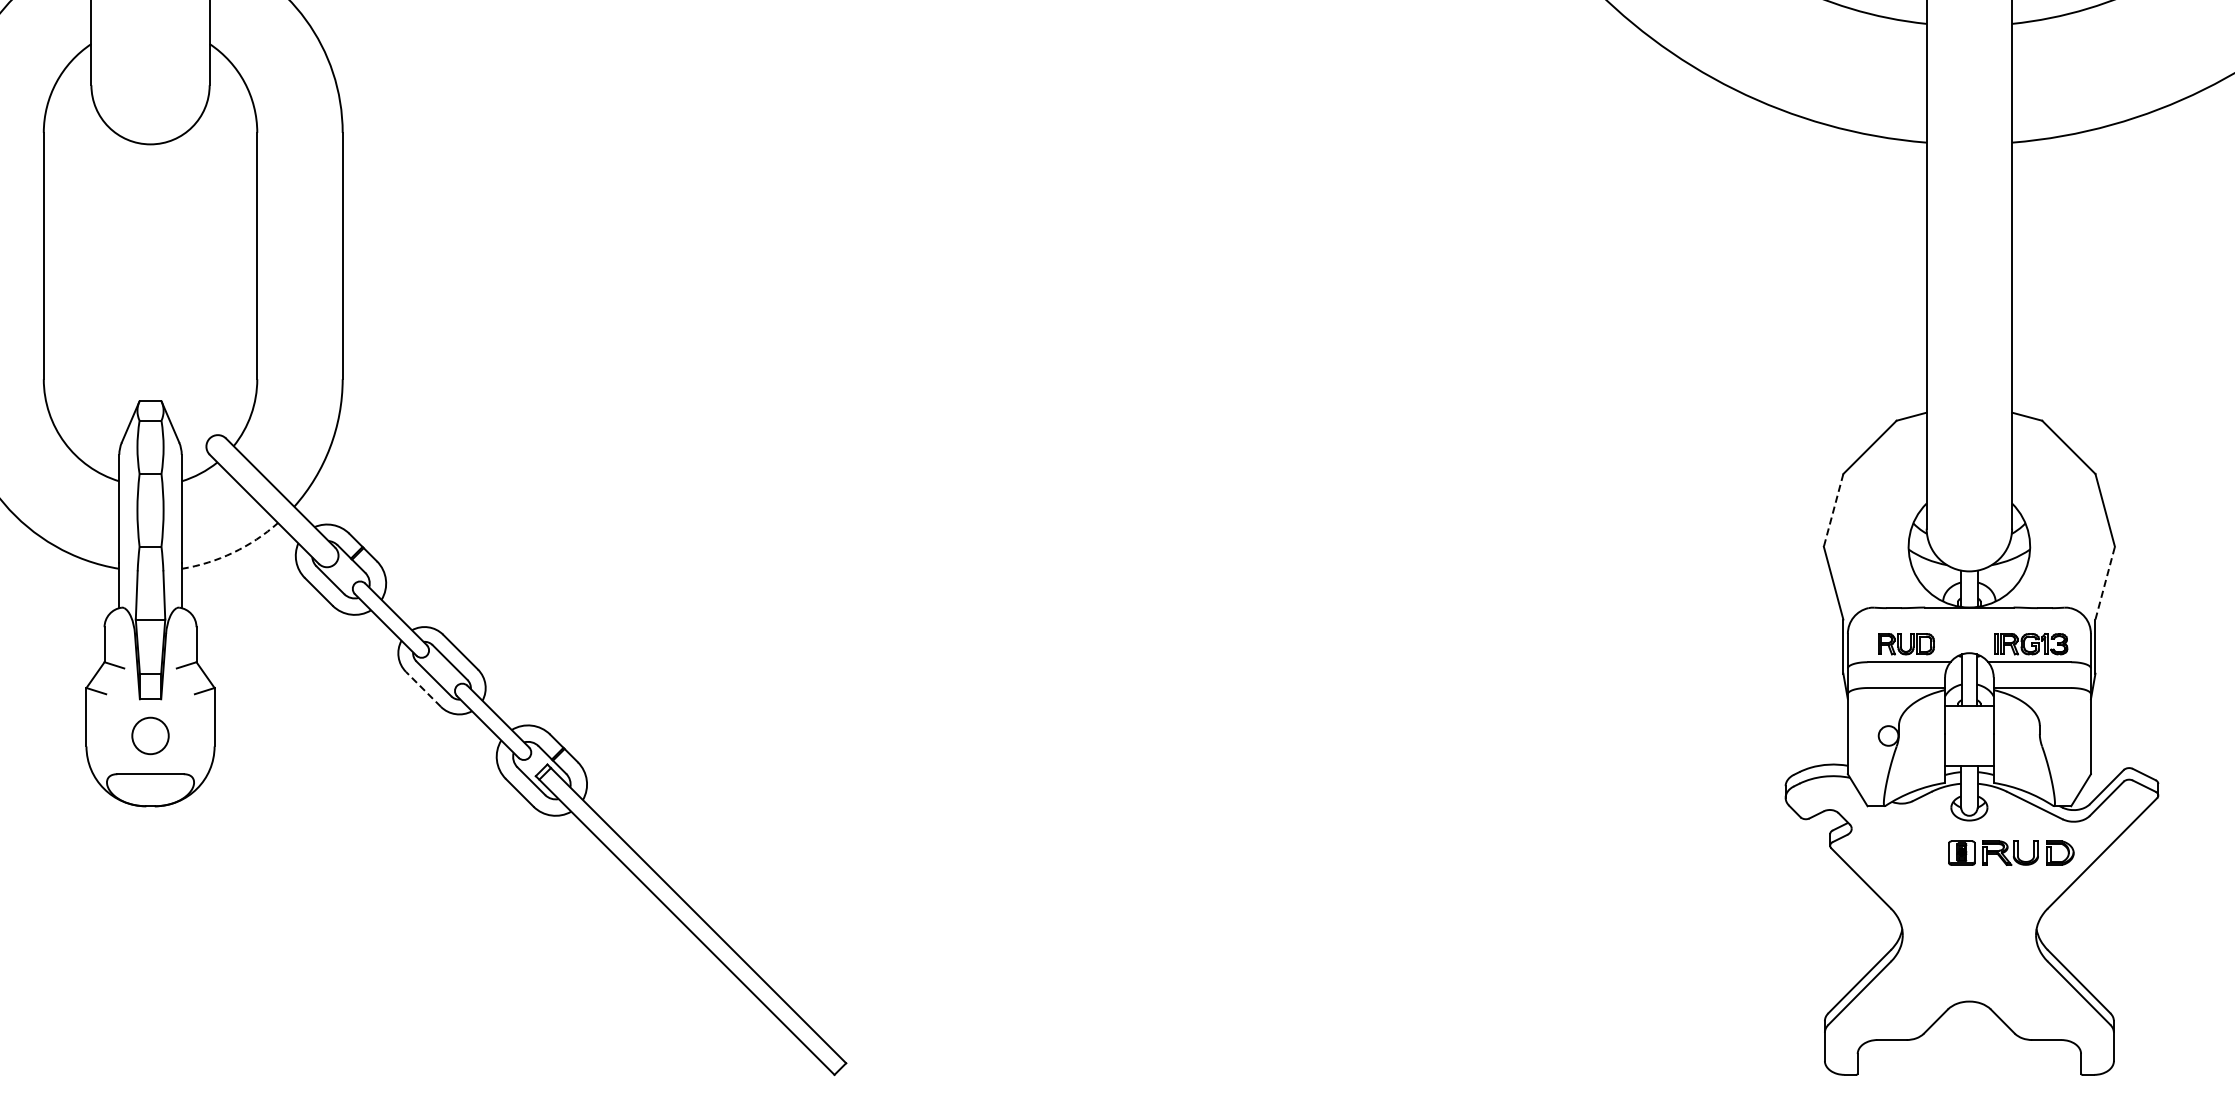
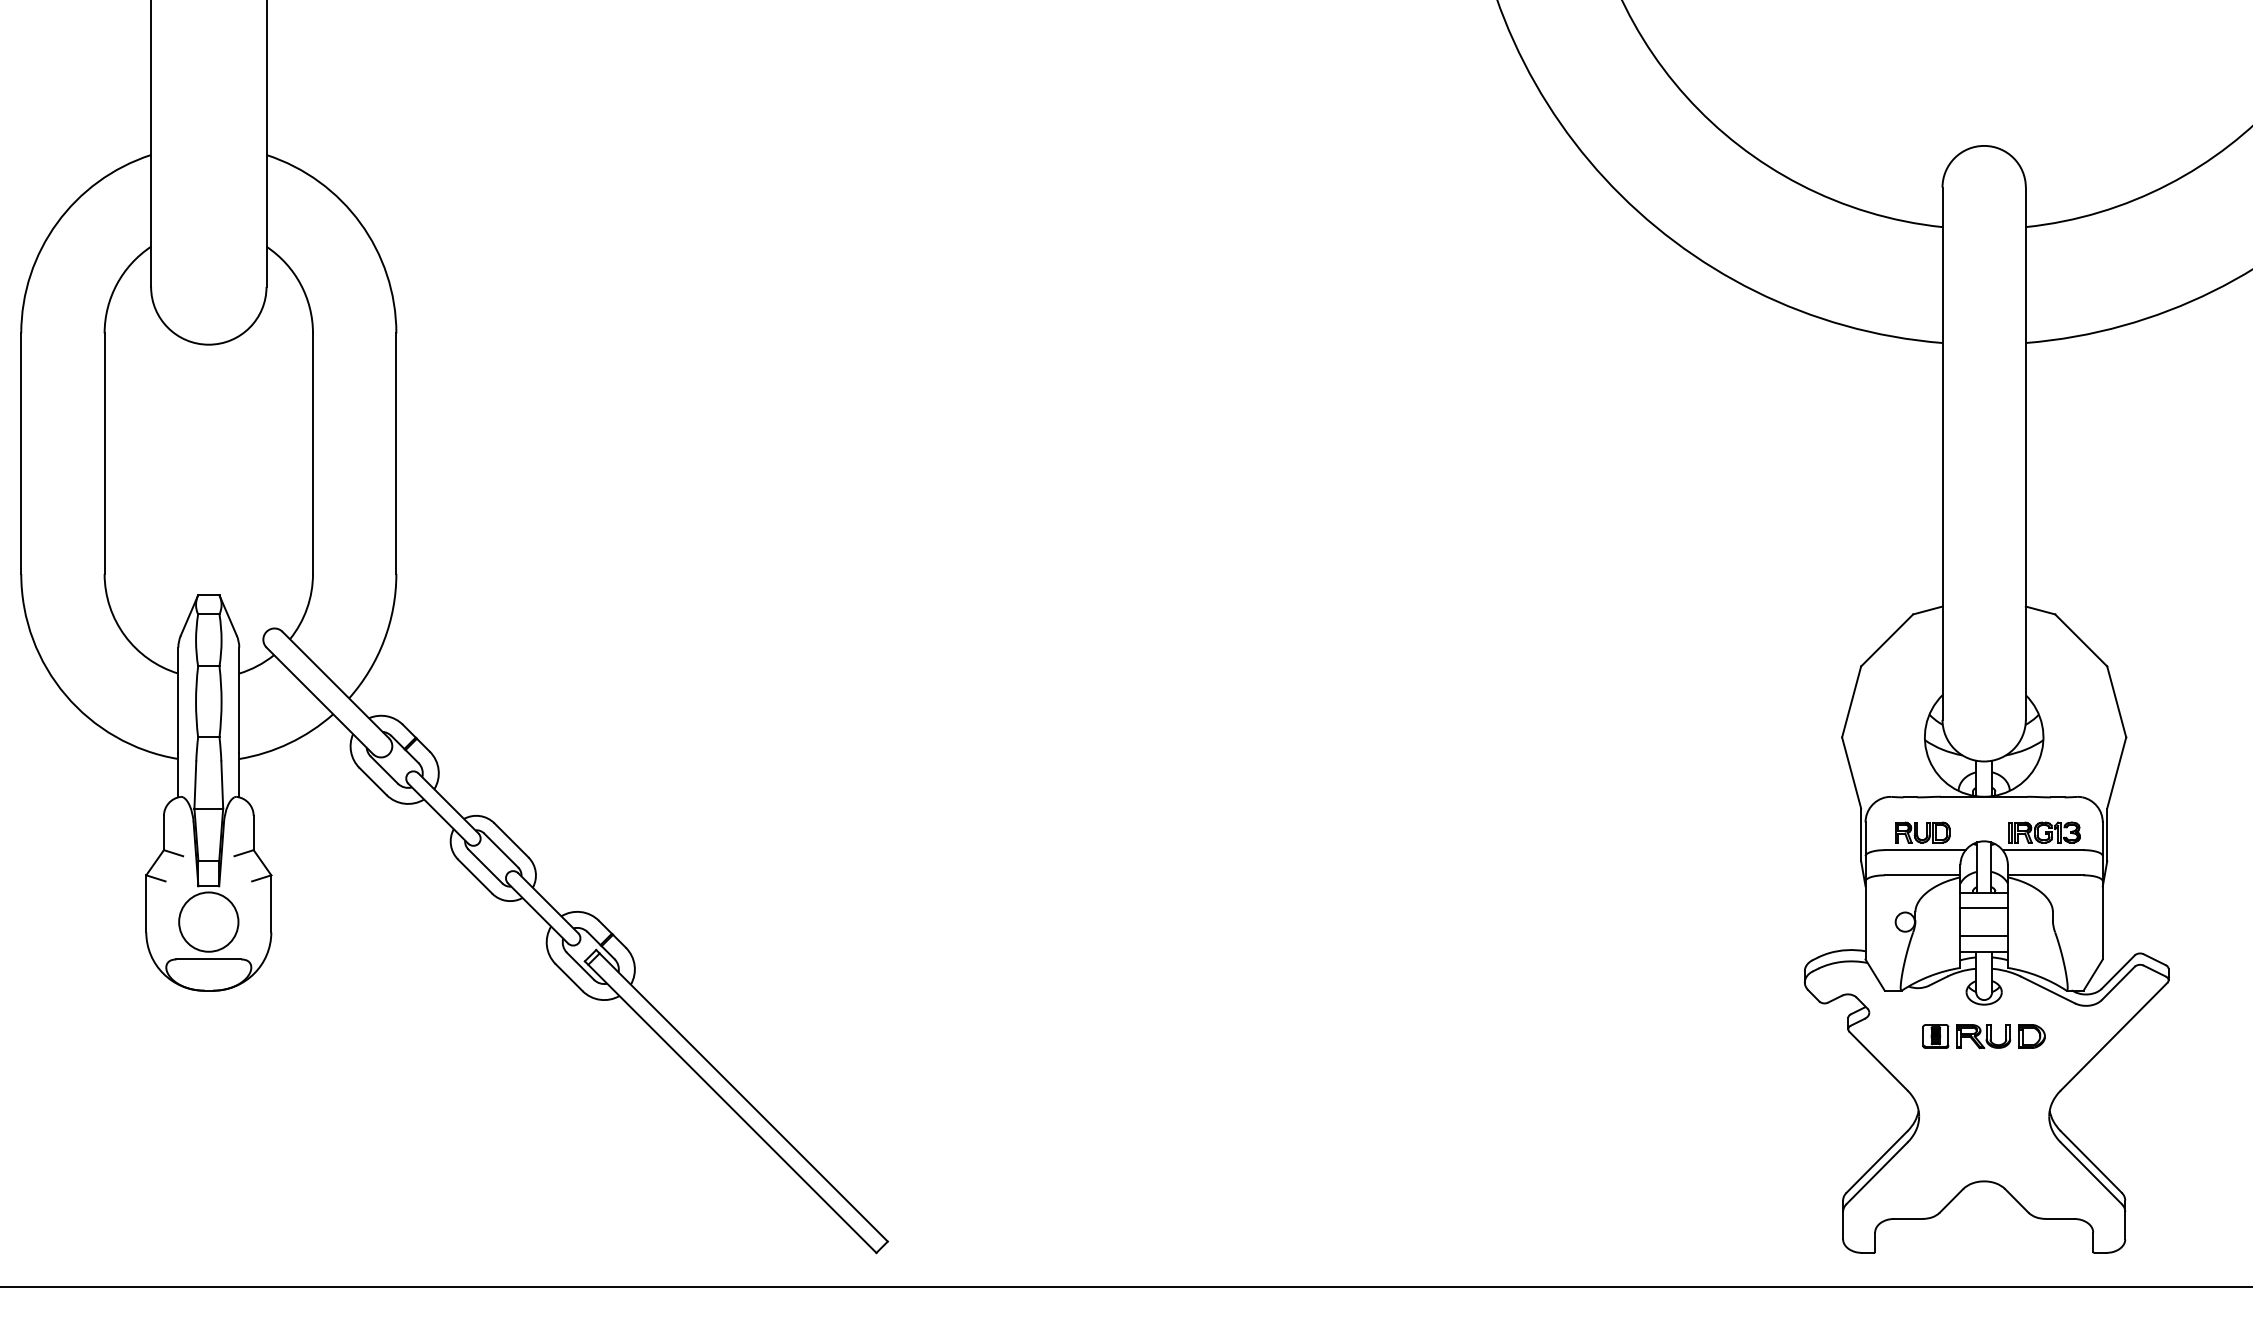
line: (1833, 509) -> (1851, 701), dashed -> solid
arc: (233, 552) -> (289, 743), dashed -> solid
line: (2104, 582) -> (2116, 772), dashed -> solid
line: (422, 689) -> (474, 876), dashed -> solid
line: (1968, 722) -> (1983, 908), added
circle: (150, 735) -> (208, 921), size x1.67
line: (1968, 749) -> (1983, 935), added
part: (2010, 853) -> (1983, 1036), moved

